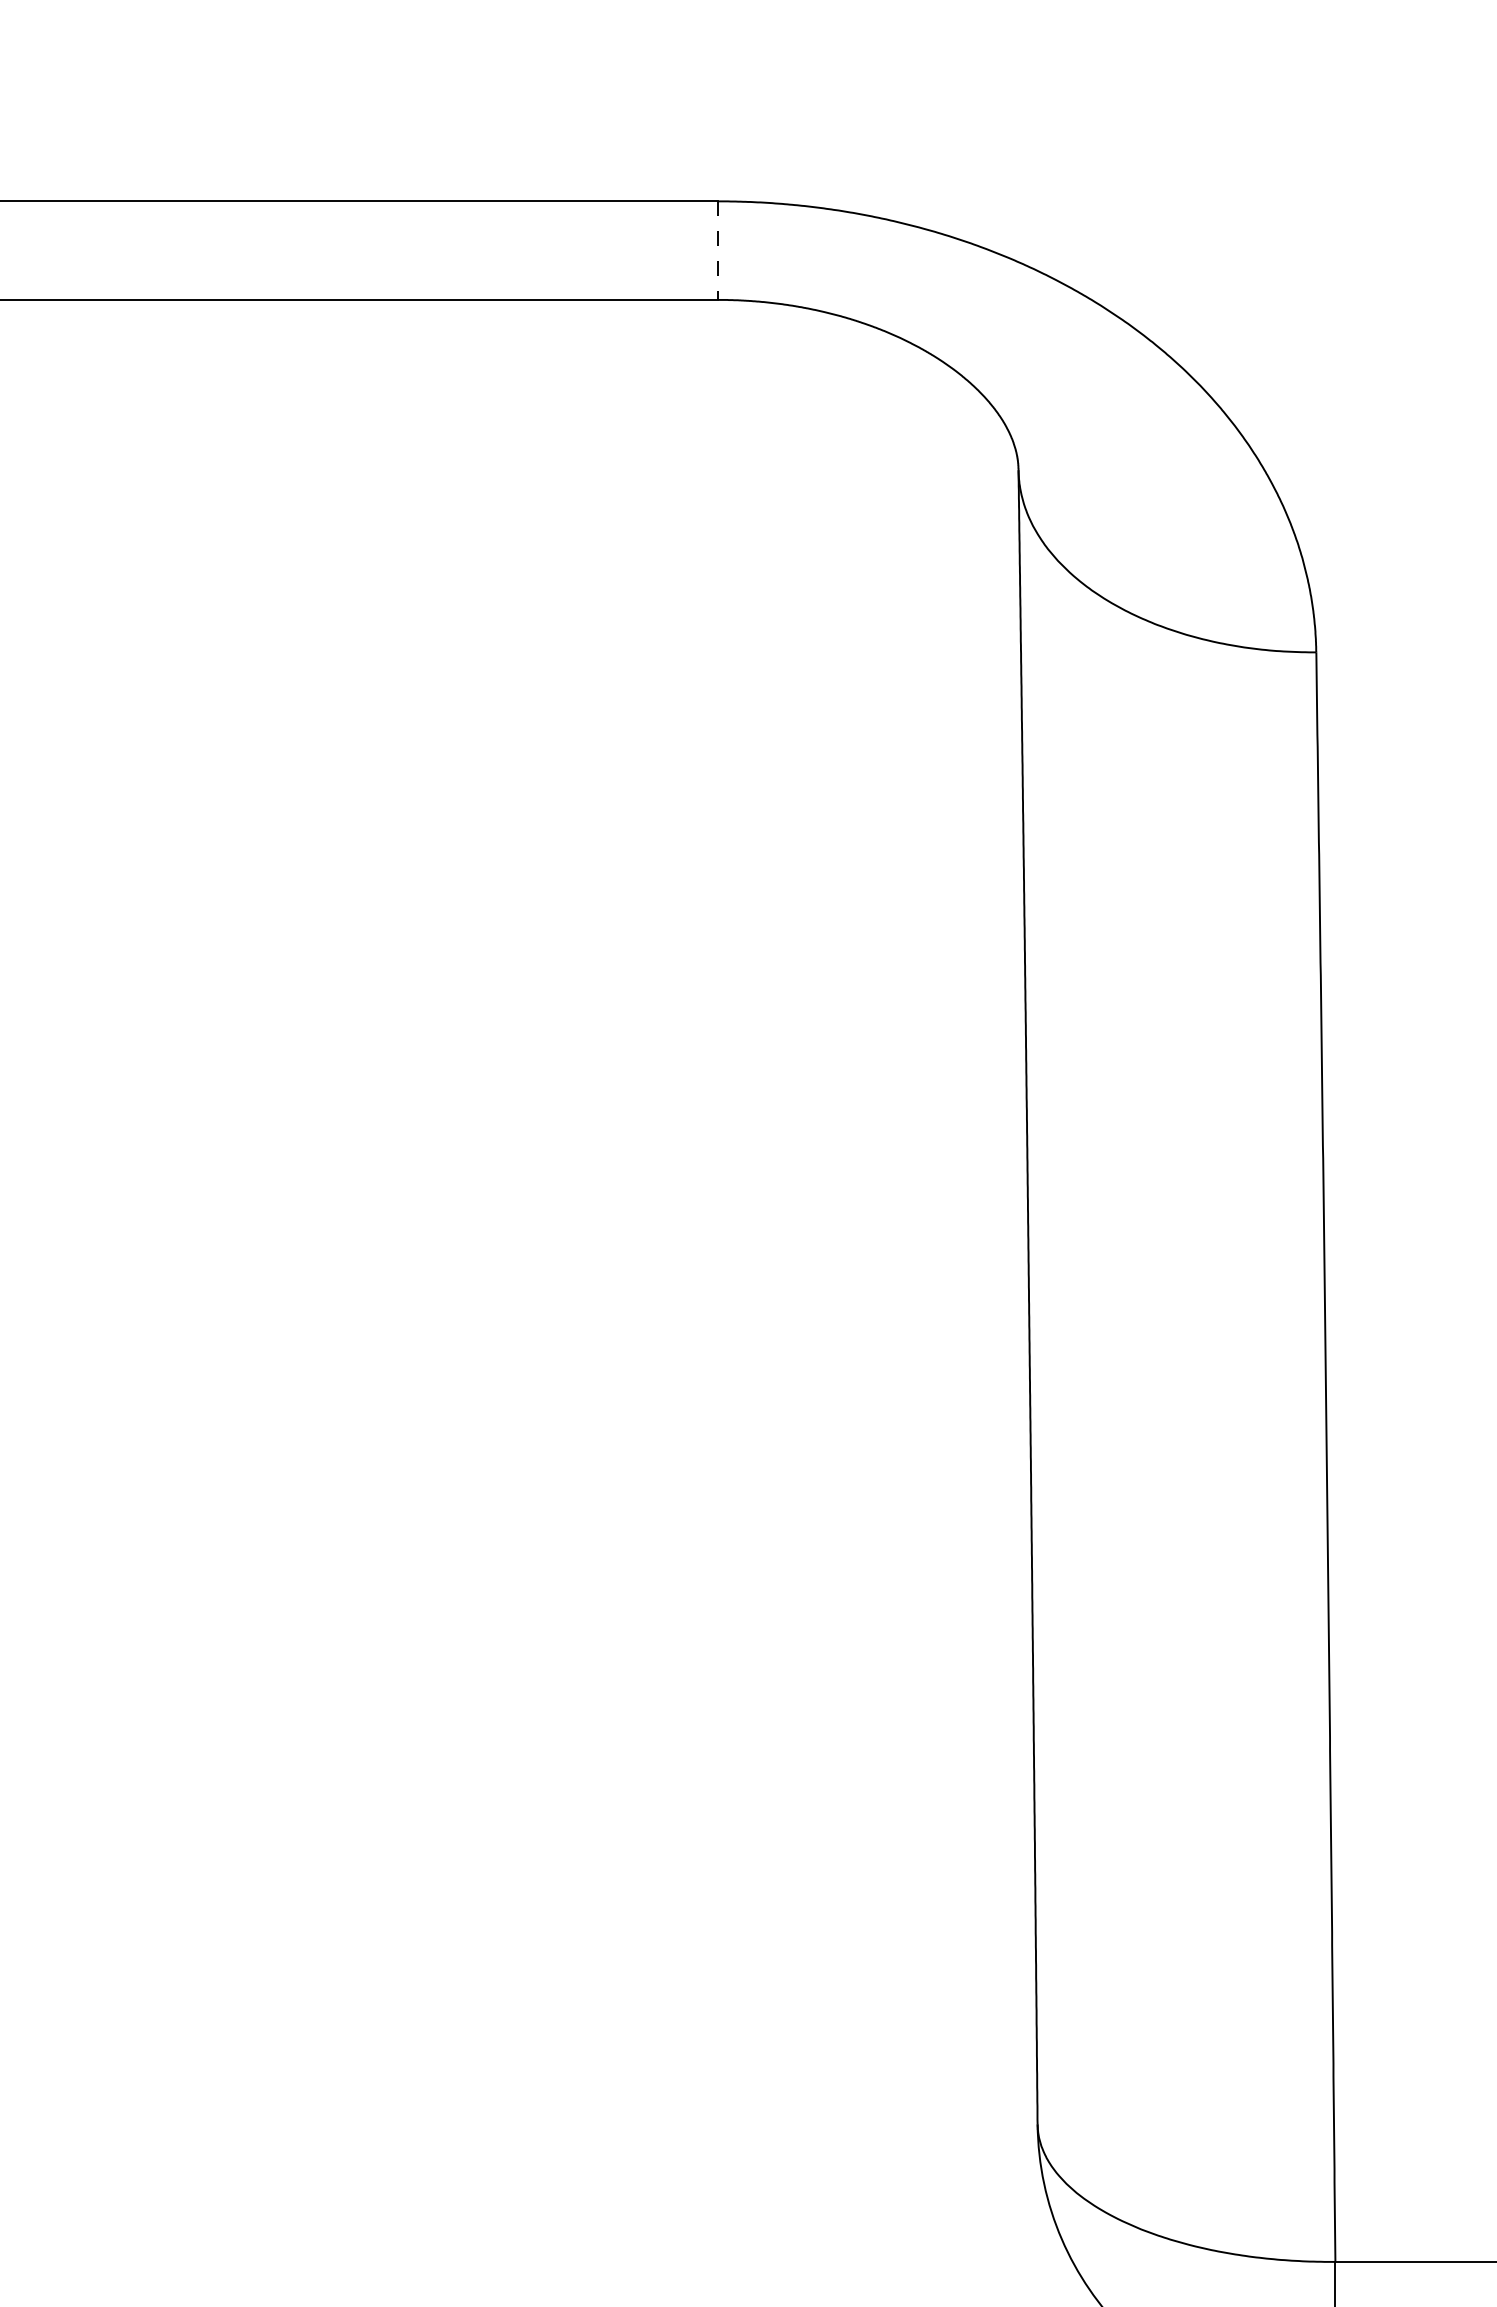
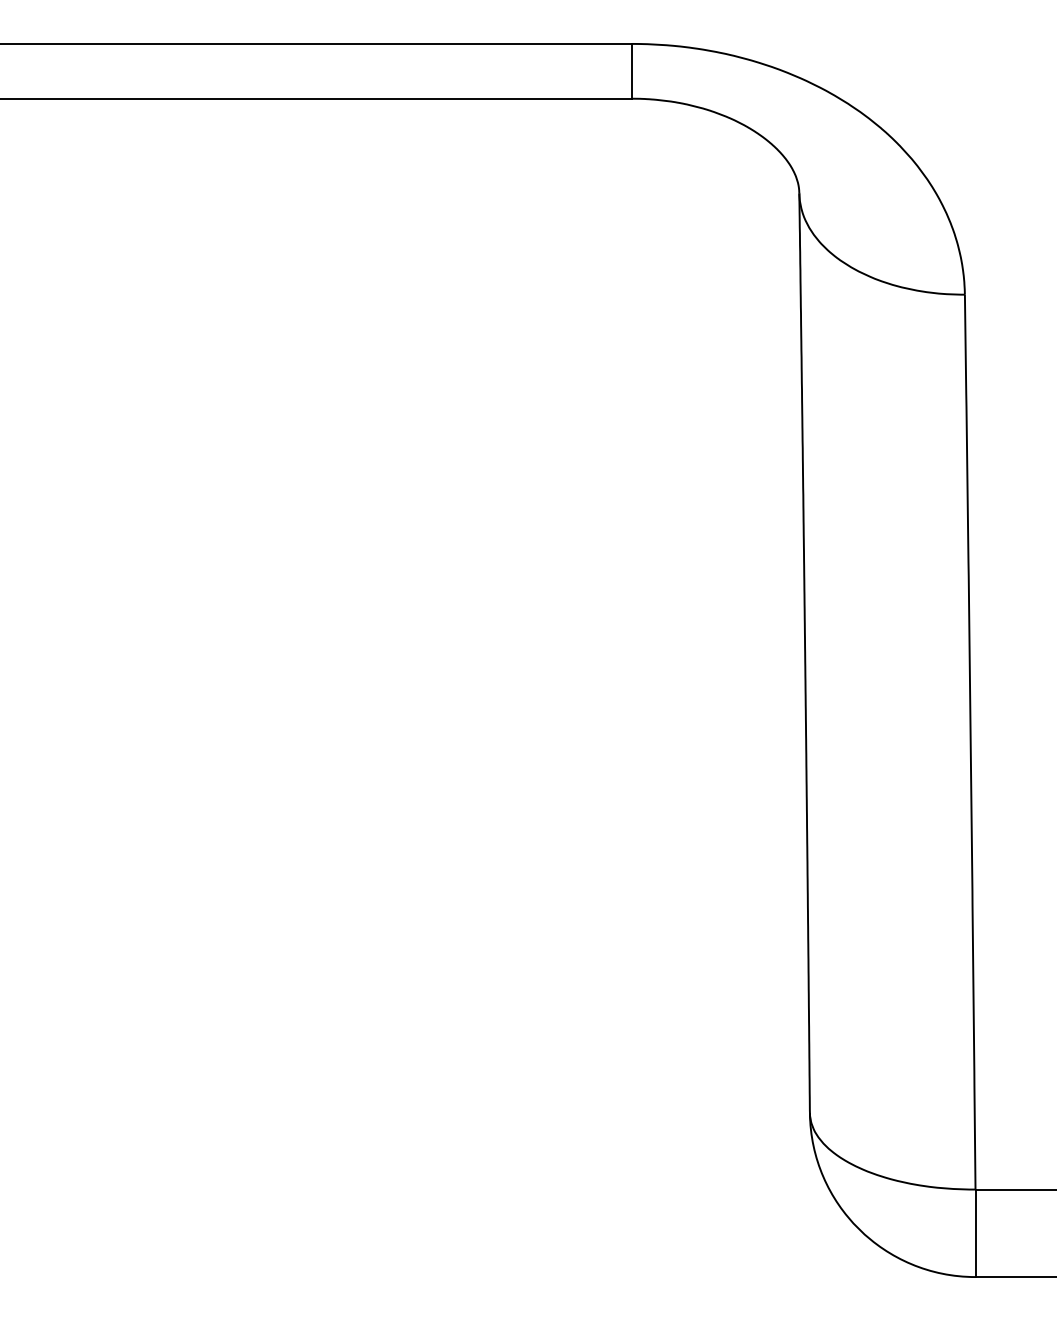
line: (718, 250) -> (632, 71), dashed -> solid

